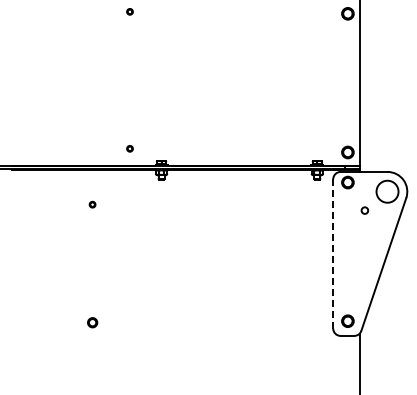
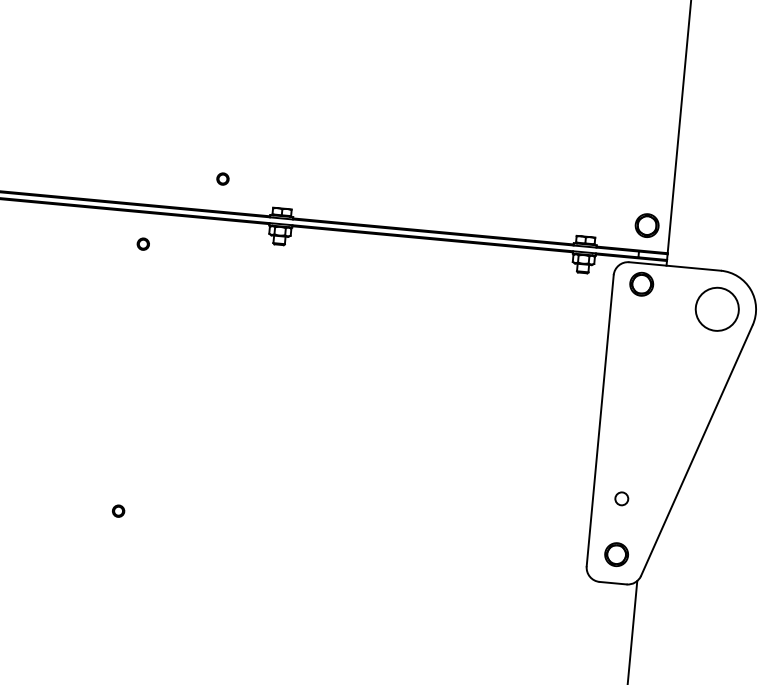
part: (92, 204) -> (143, 243), moved
circle: (364, 210) -> (621, 498), moved
line: (333, 253) -> (600, 419), dashed -> solid
part: (92, 322) -> (118, 510), size x0.62

